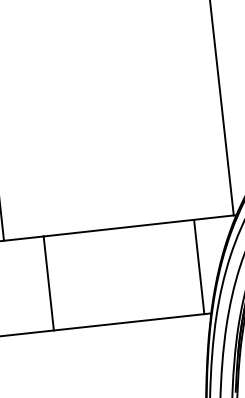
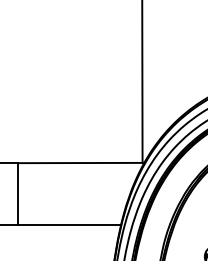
line: (198, 266) -> (116, 193), removed

